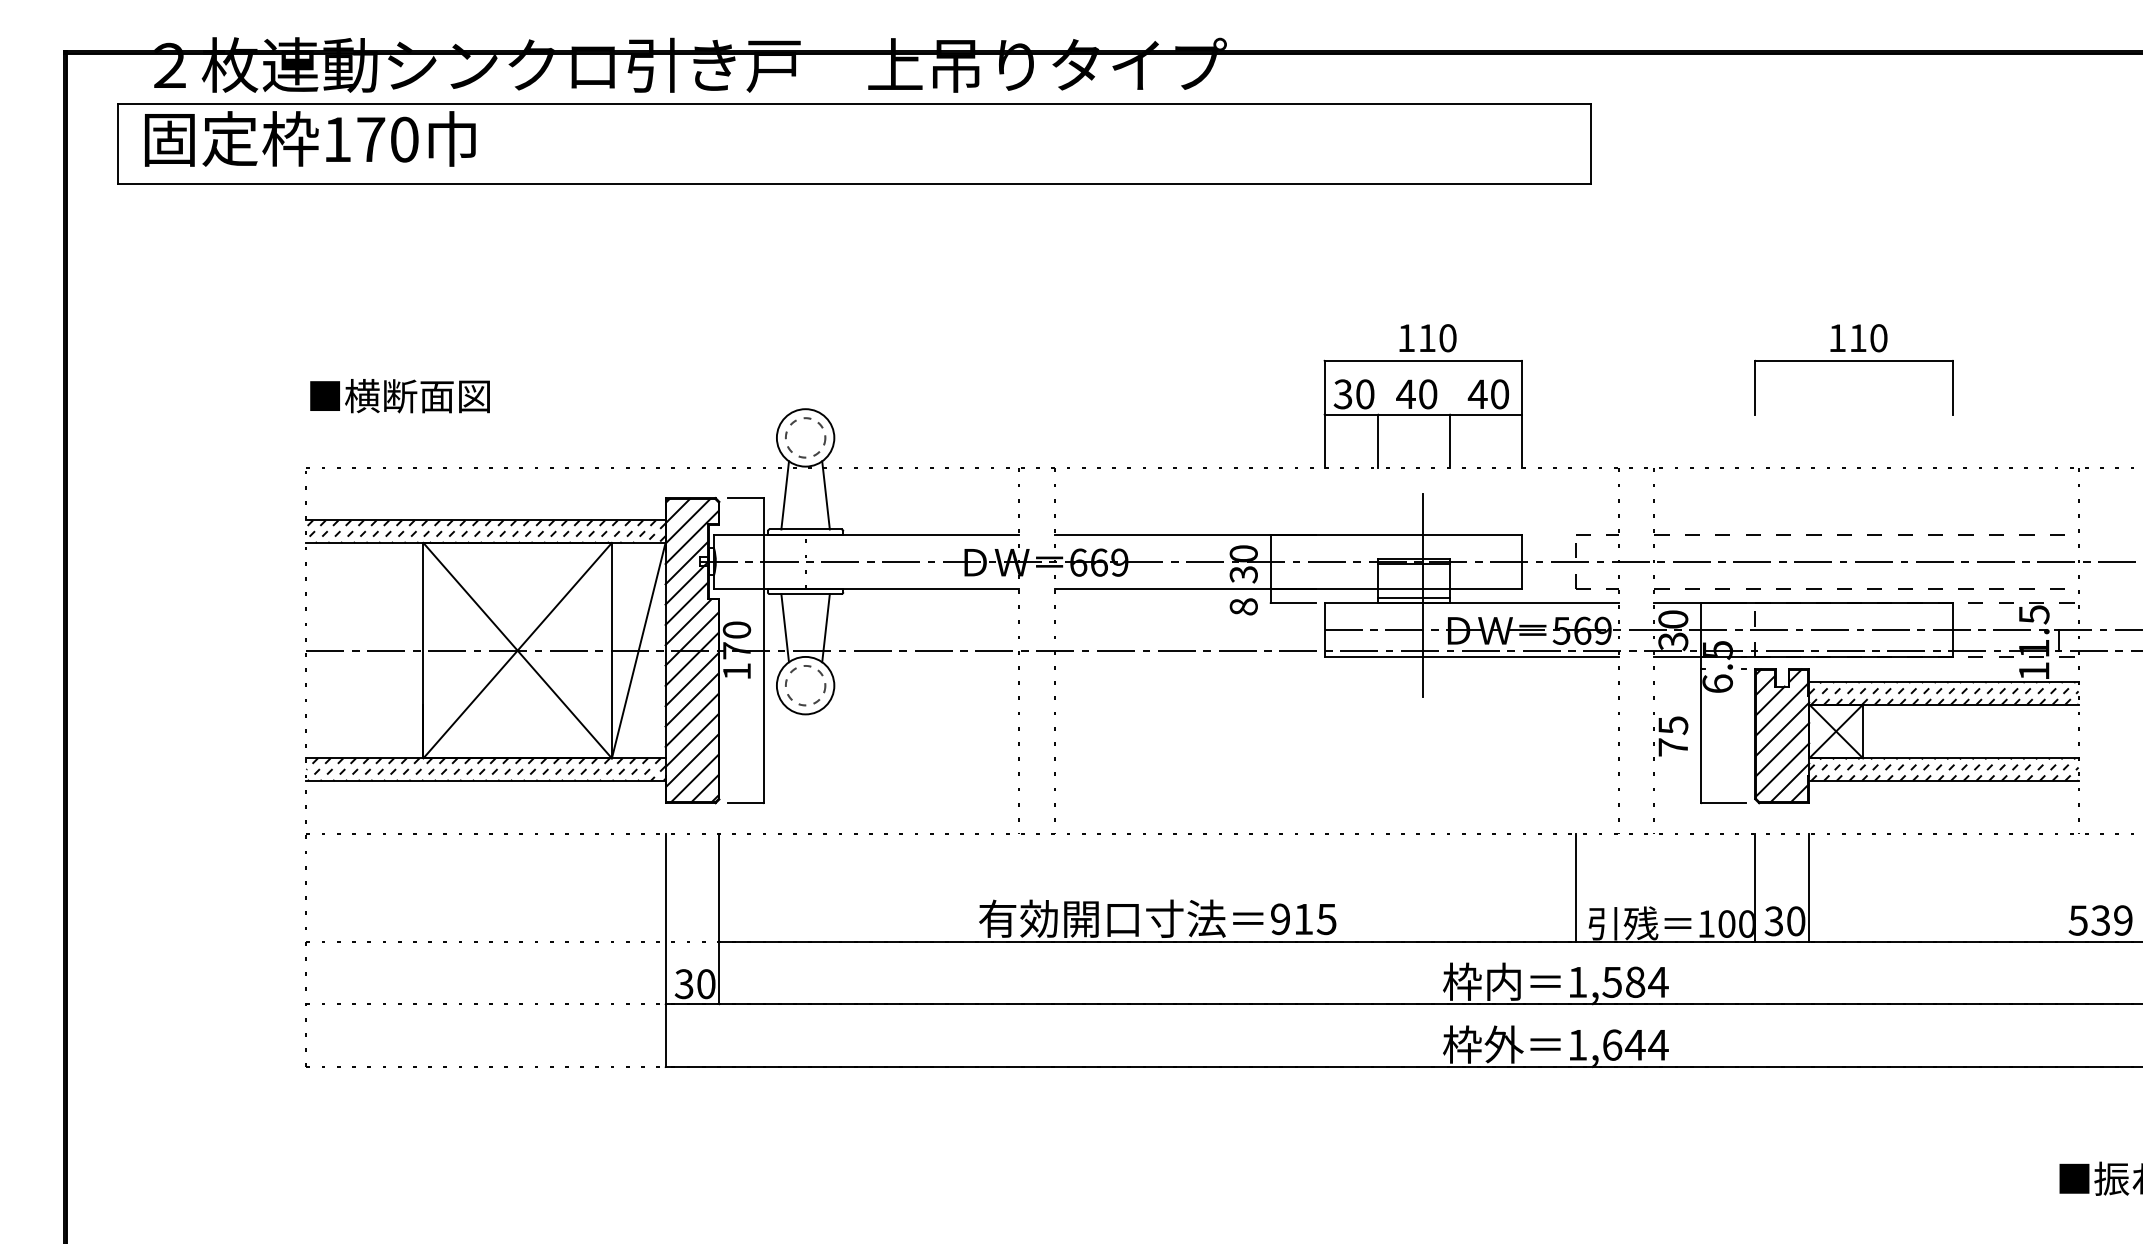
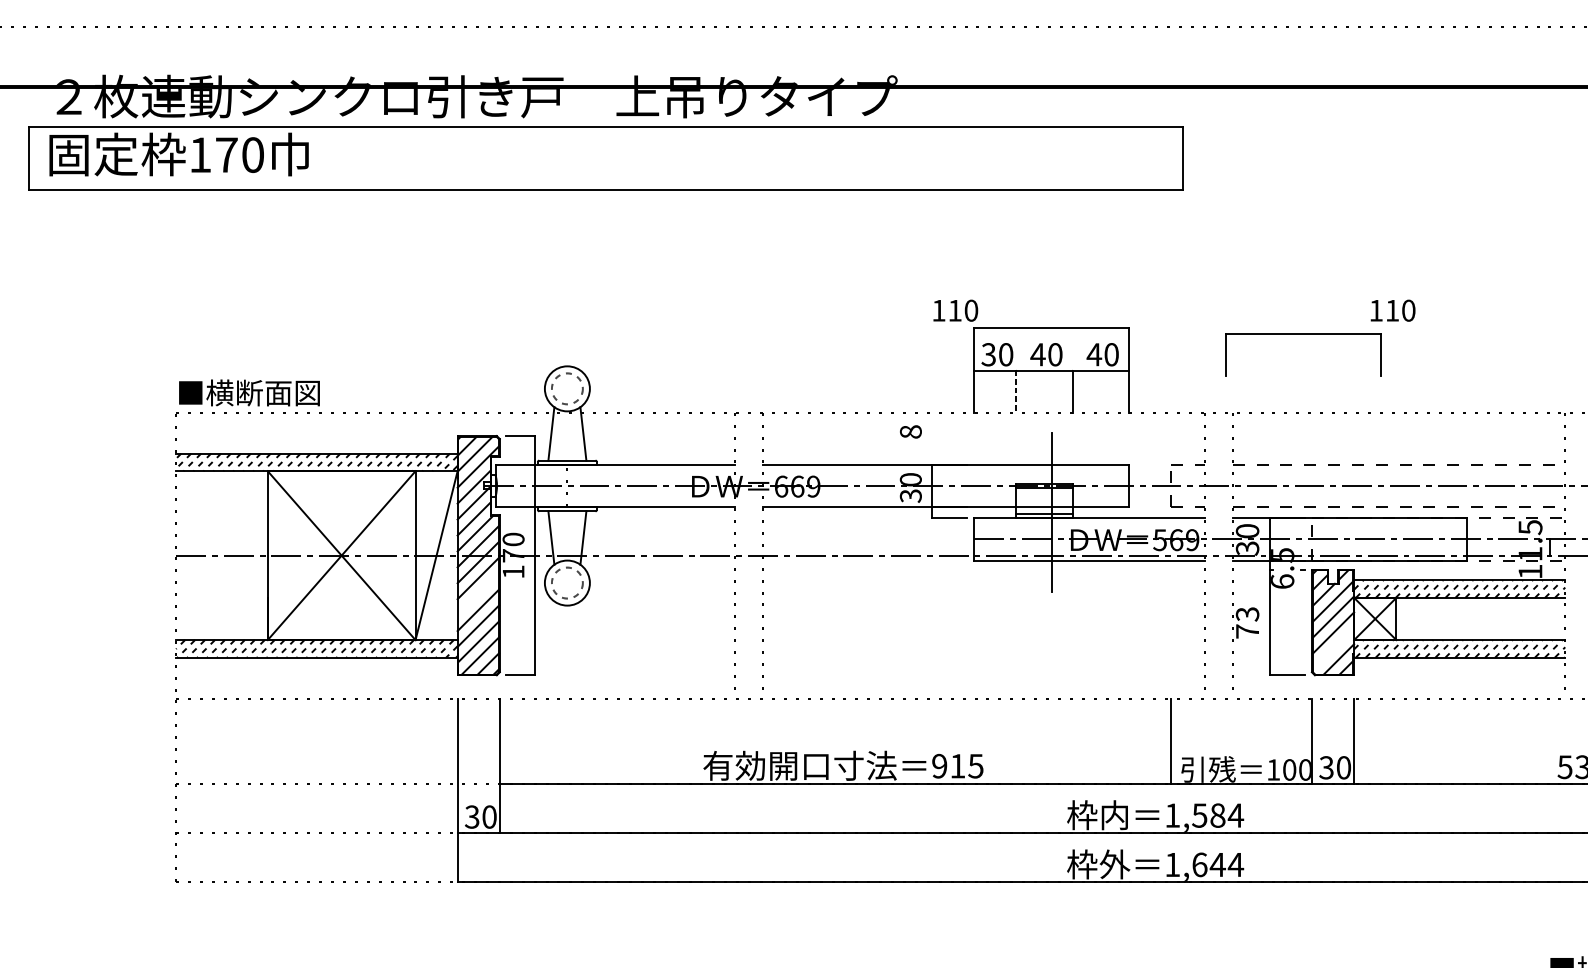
text: (1427, 338) -> (955, 310), moved
part: (1853, 361) -> (1302, 334), moved
text: (399, 396) -> (249, 393), moved
line: (1378, 441) -> (1016, 391), solid -> dashed
text: (1243, 606) -> (910, 431), moved
line: (691, 699) -> (477, 593), removed
text: (1672, 725) -> (1246, 614), 75 -> 73
line: (1782, 769) -> (1333, 648), removed

